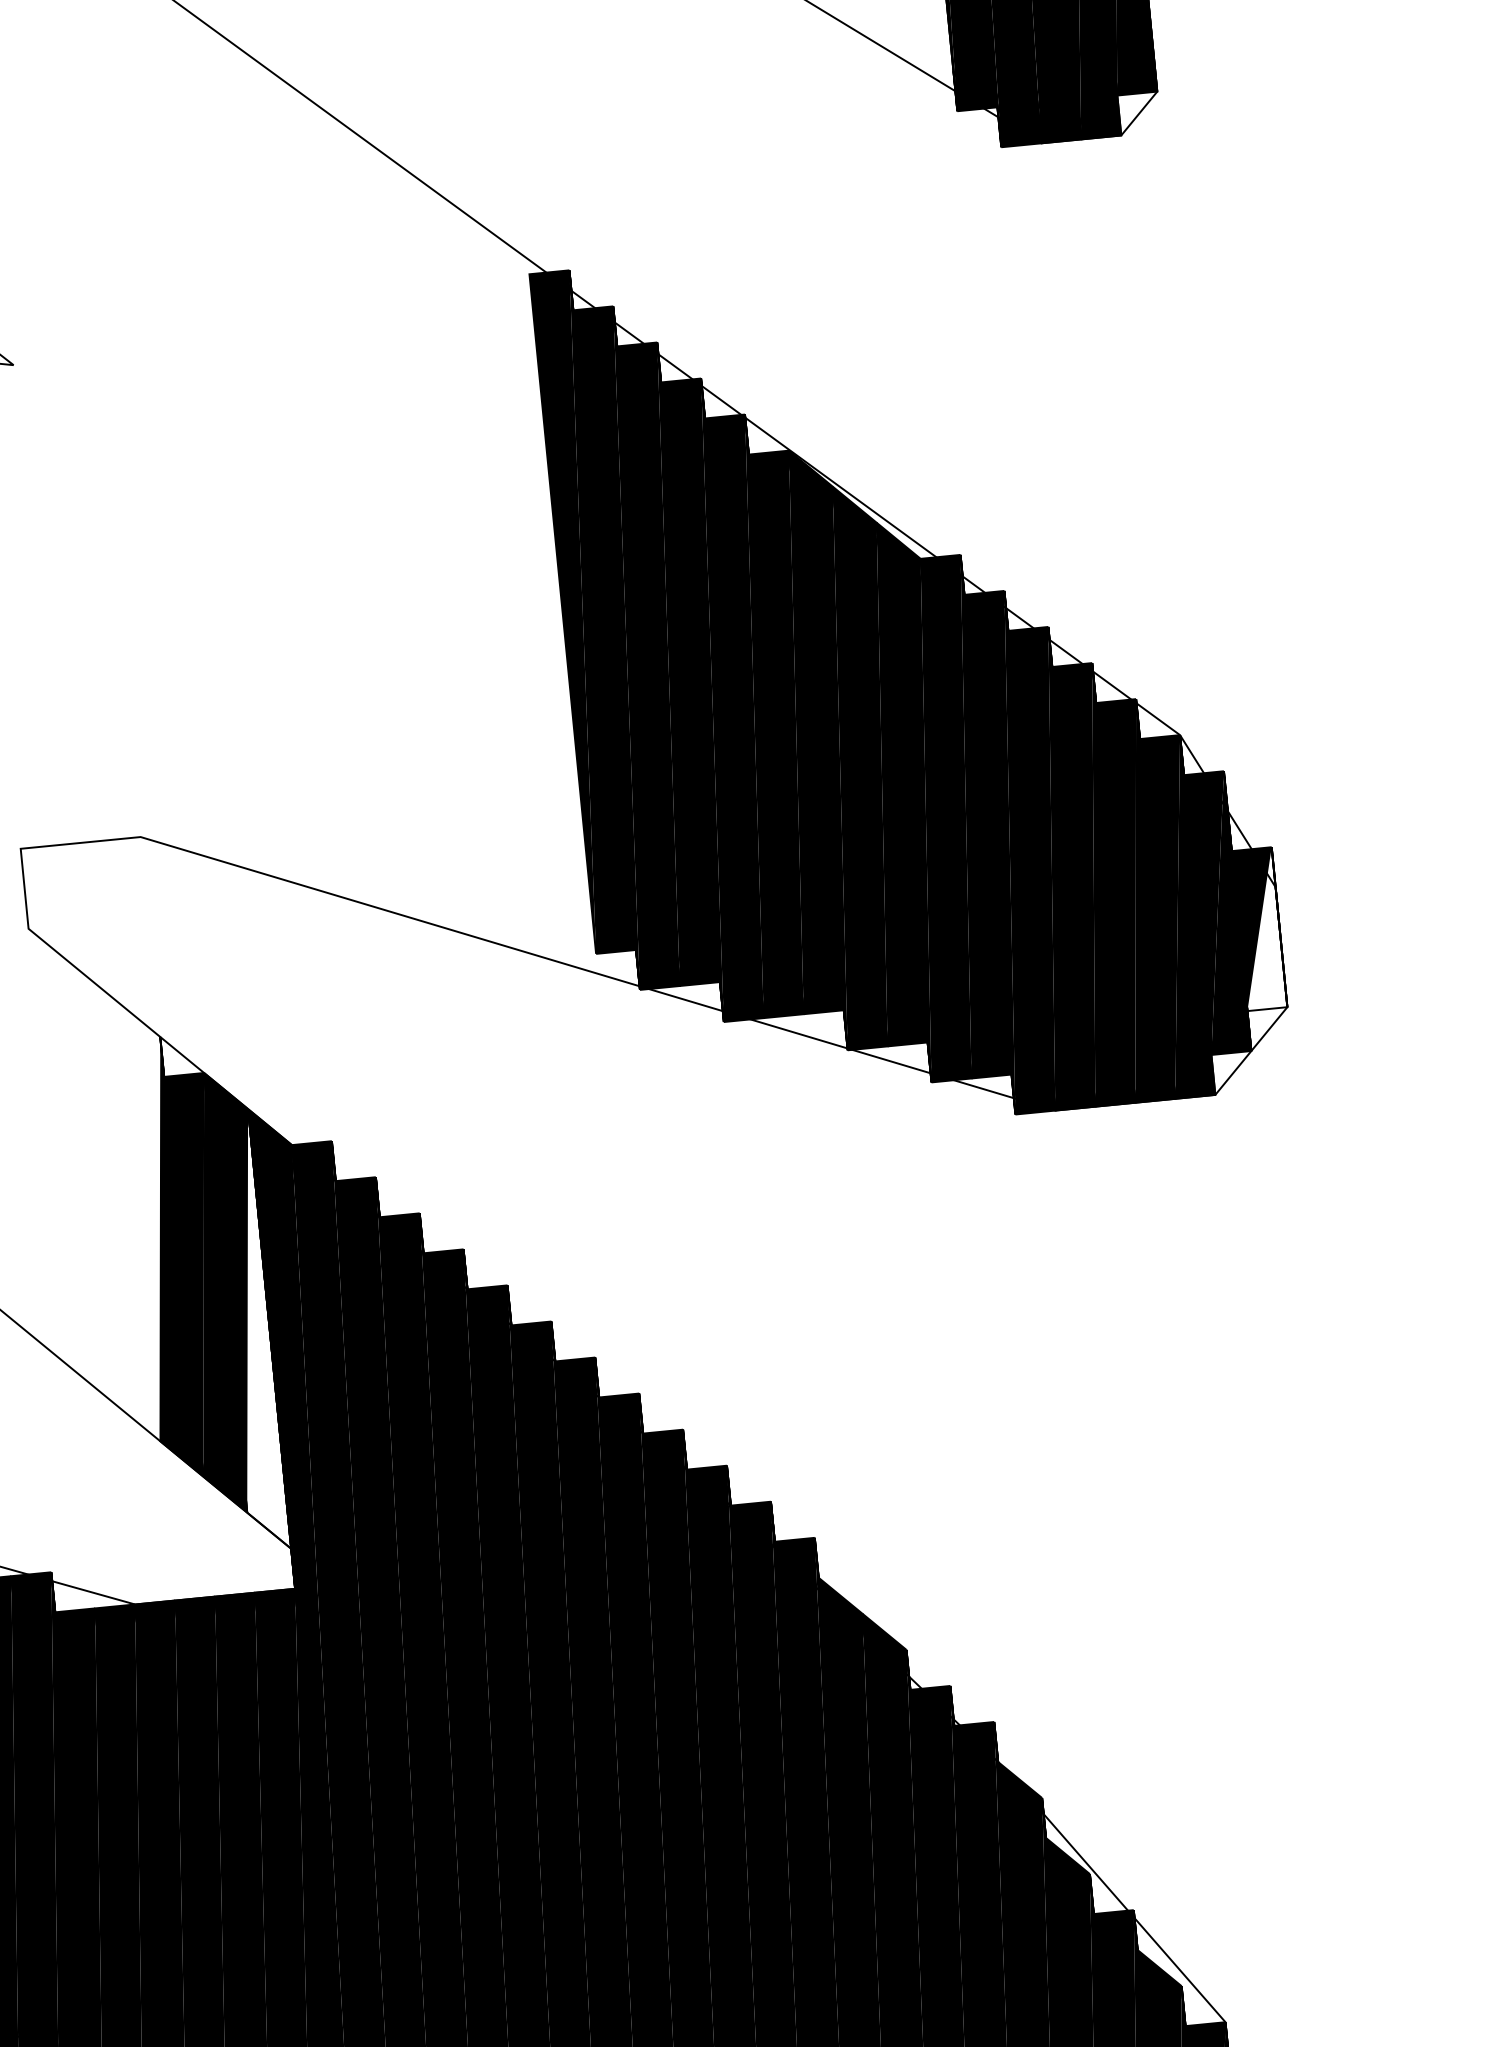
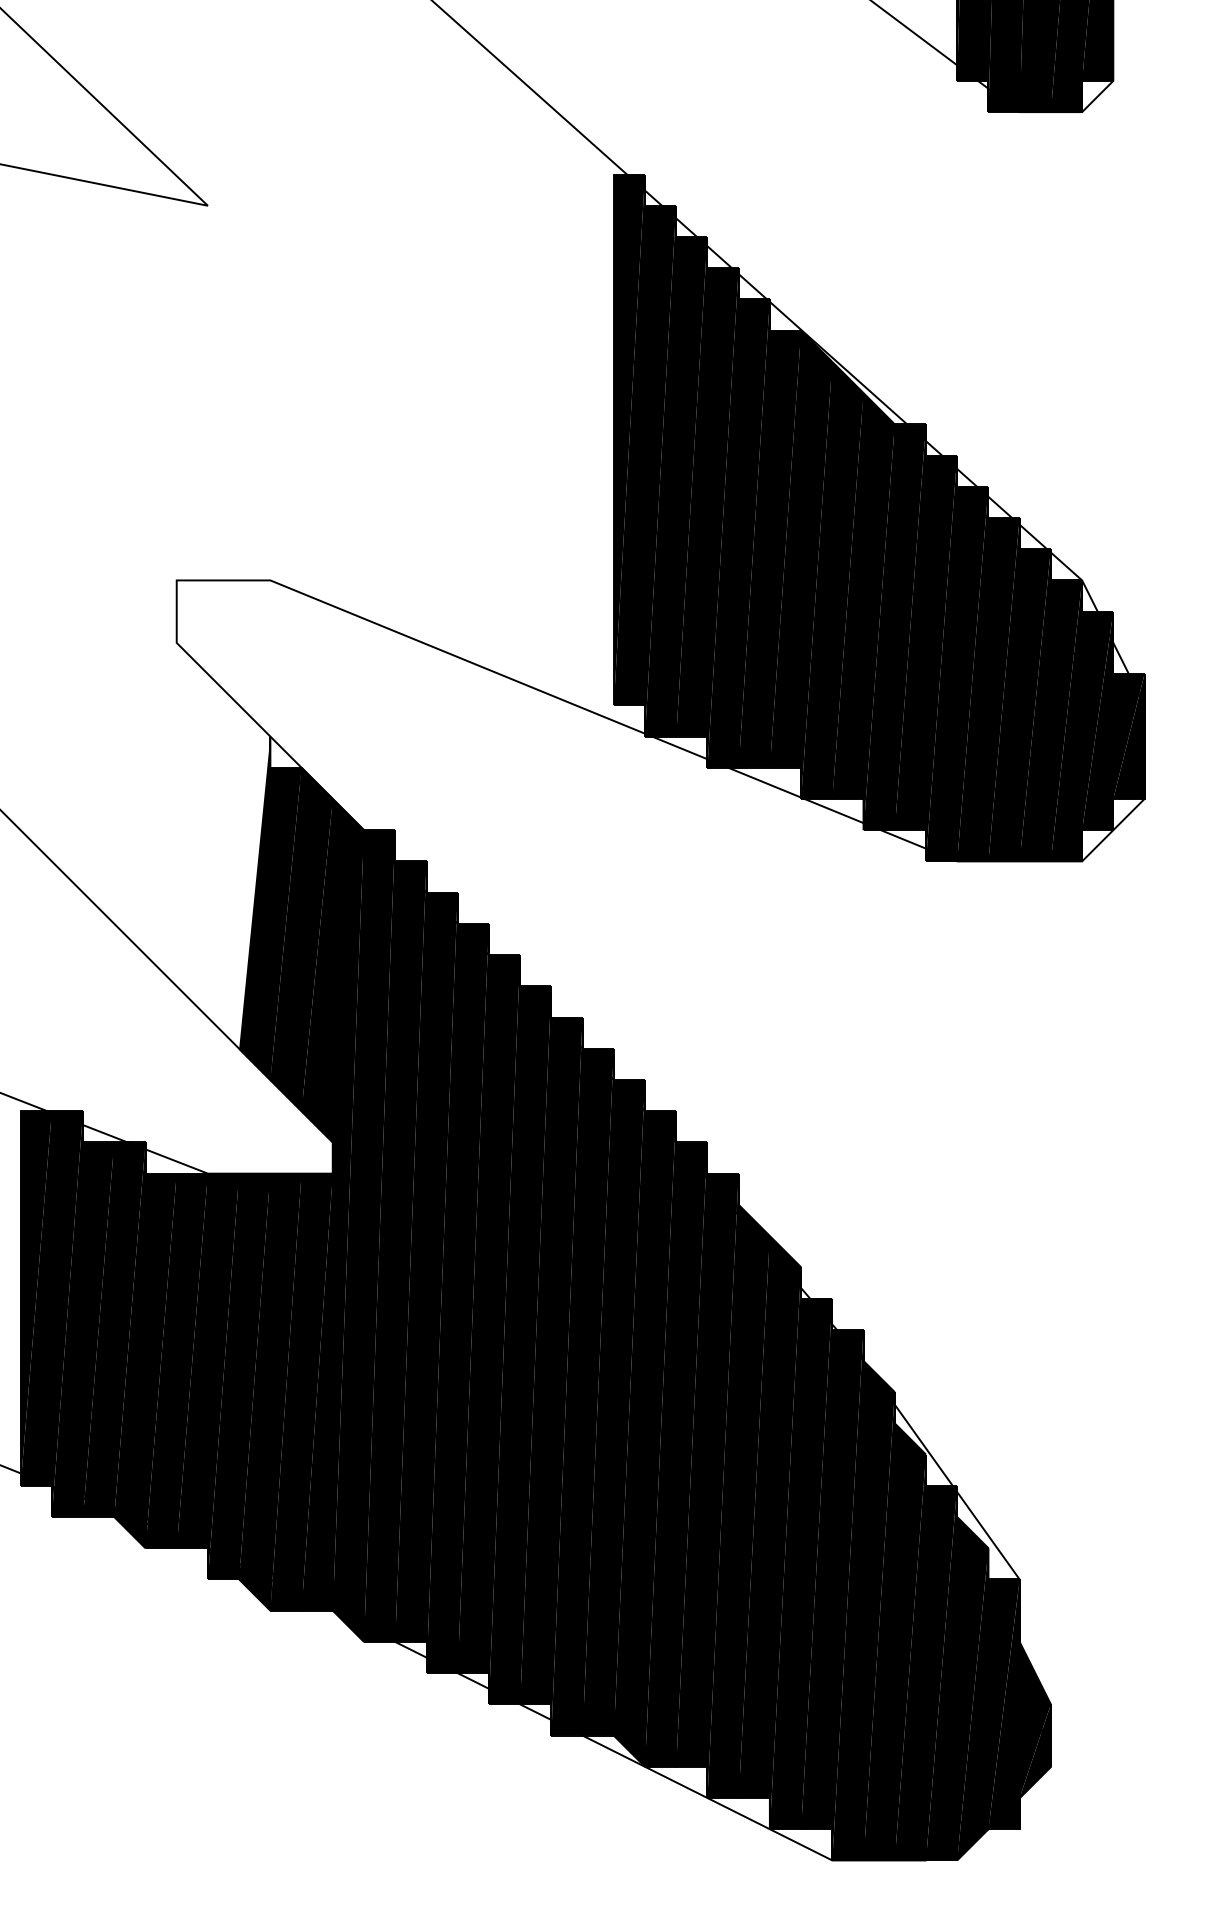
fill: (1259, 929) -> (1128, 736), added
fill: (248, 1330) -> (316, 970), added

